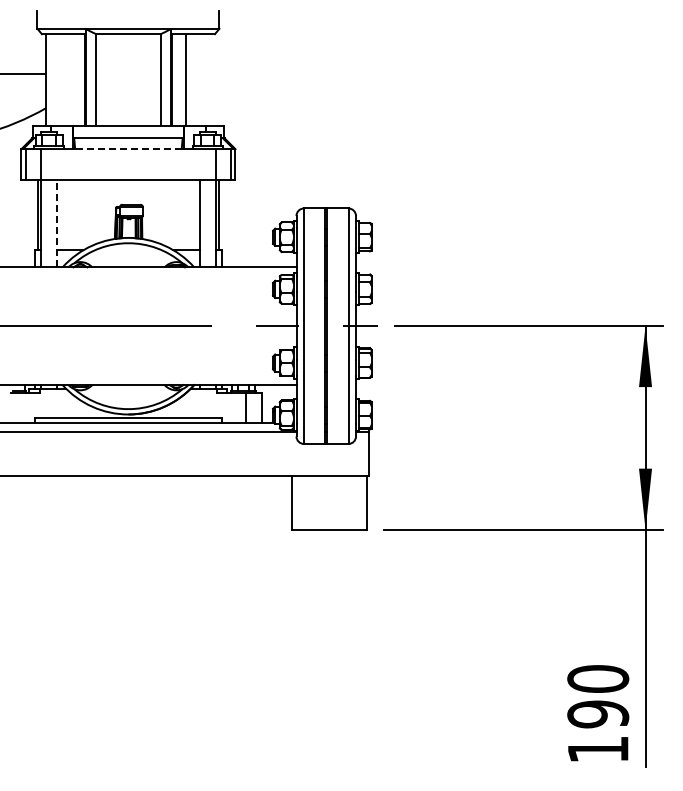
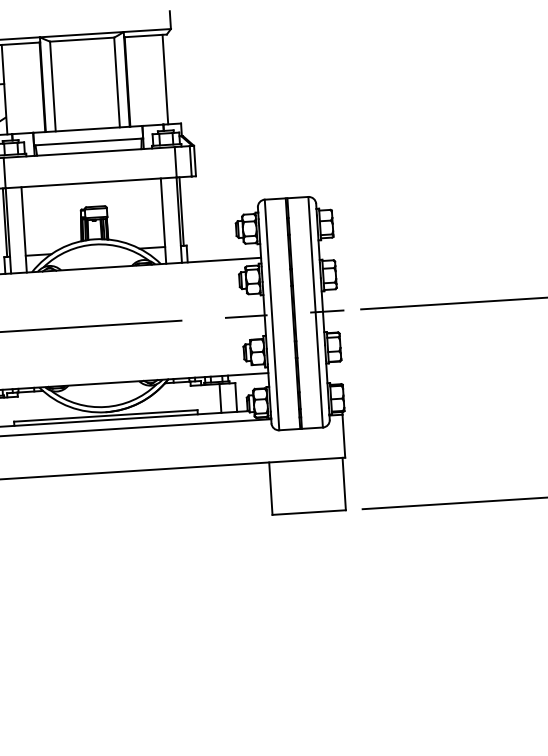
line: (185, 79) -> (165, 79), moved
line: (127, 149) -> (88, 152), dashed -> solid
line: (57, 223) -> (24, 229), dashed -> solid

